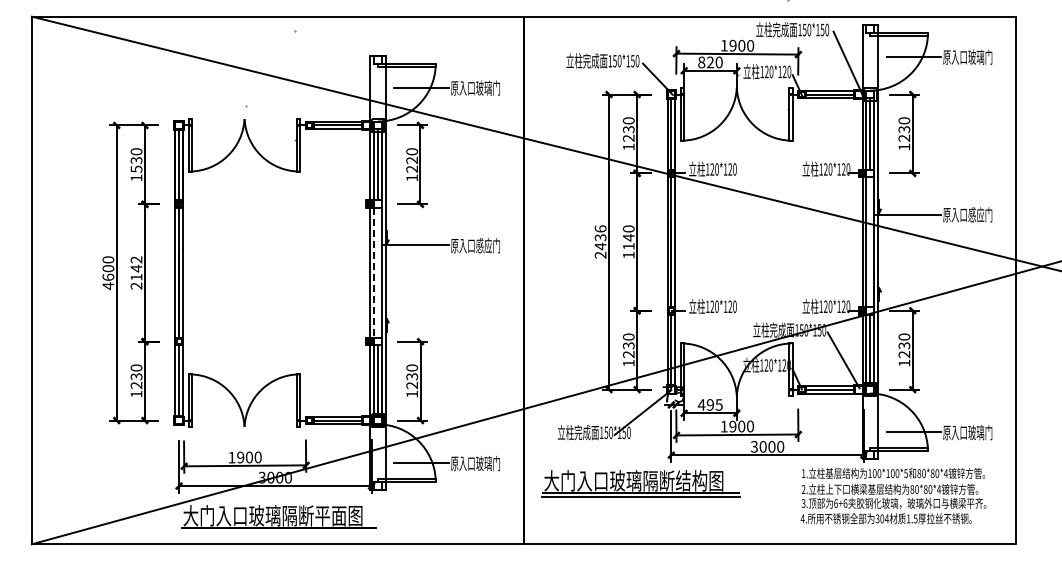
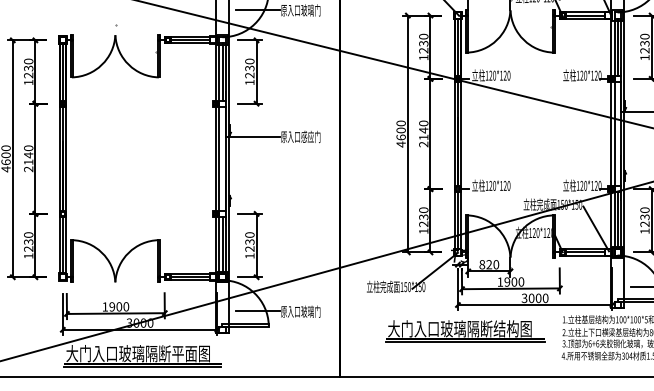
text: (412, 160) -> (250, 68), 1220 -> 1230
text: (136, 168) -> (28, 74), 1530 -> 1230
text: (600, 242) -> (401, 134), 2436 -> 4600
text: (628, 254) -> (423, 143), 1140 -> 2140
text: (136, 259) -> (28, 147), 2142 -> 2140
line: (374, 272) -> (219, 158), dashed -> solid
text: (709, 404) -> (488, 264), 495 -> 820
part: (640, 483) -> (465, 330), moved
line: (278, 531) -> (142, 366), added

